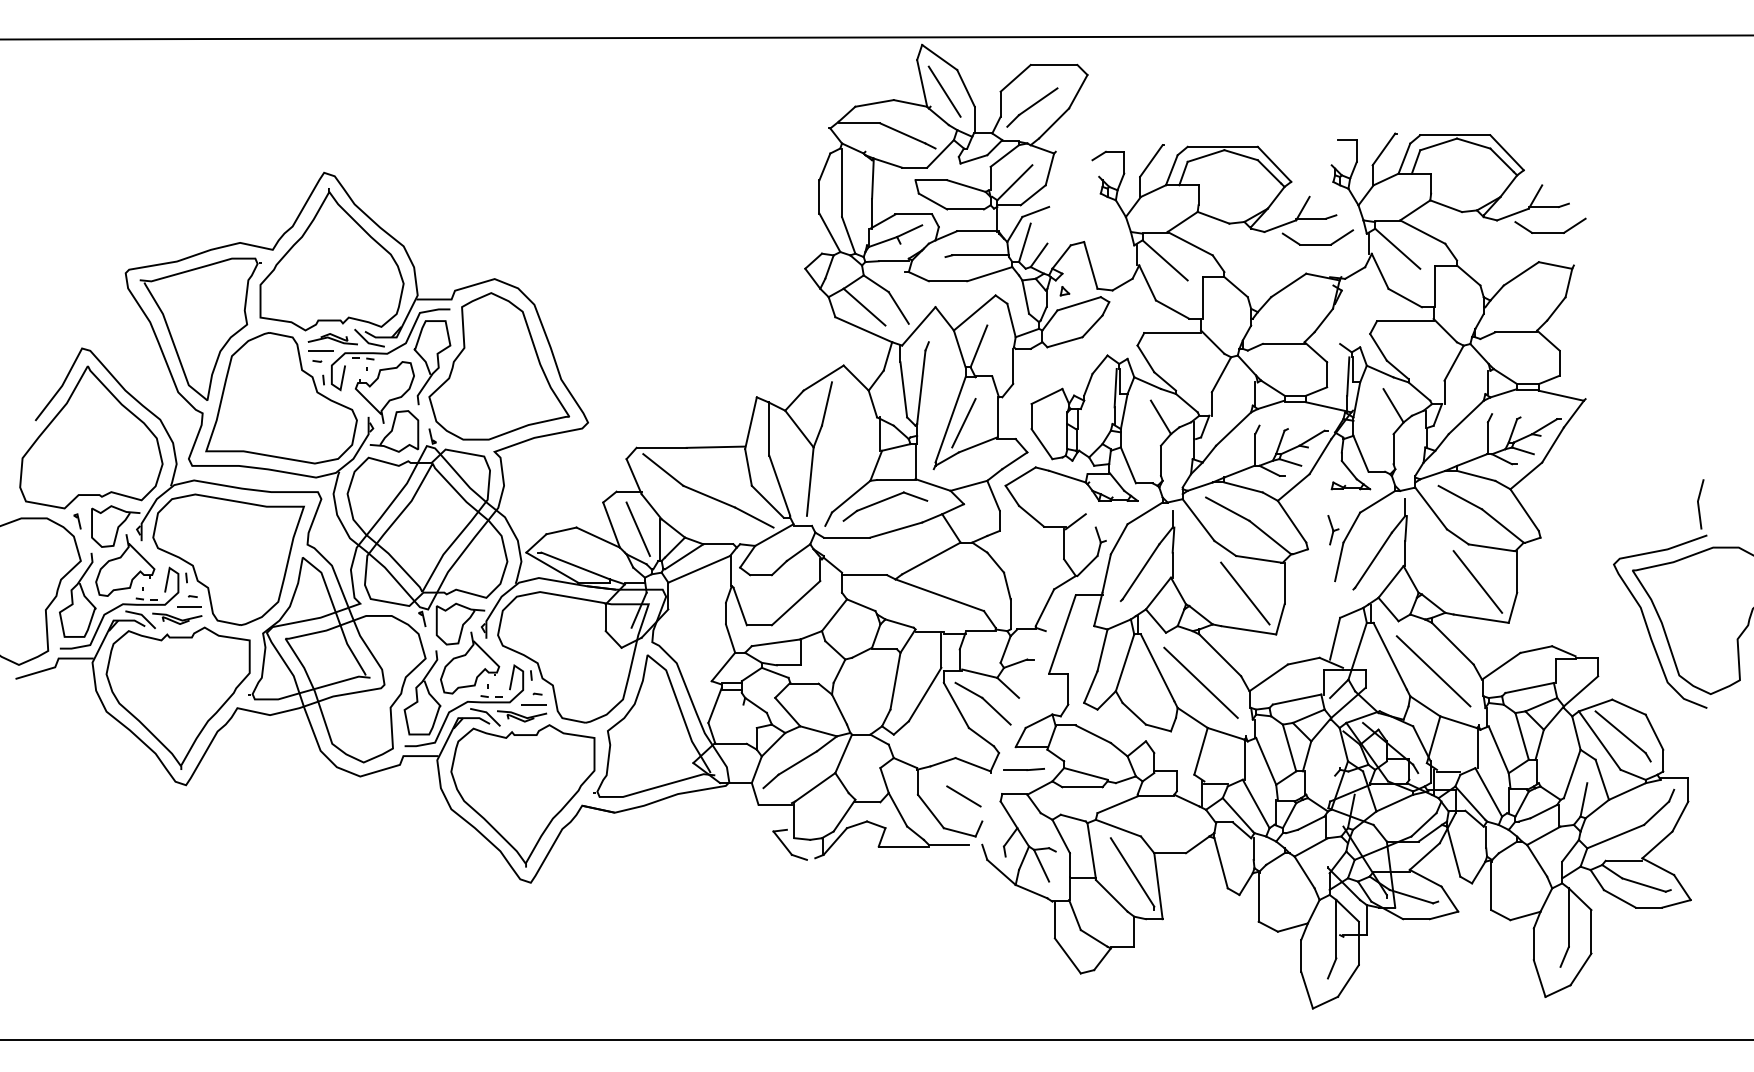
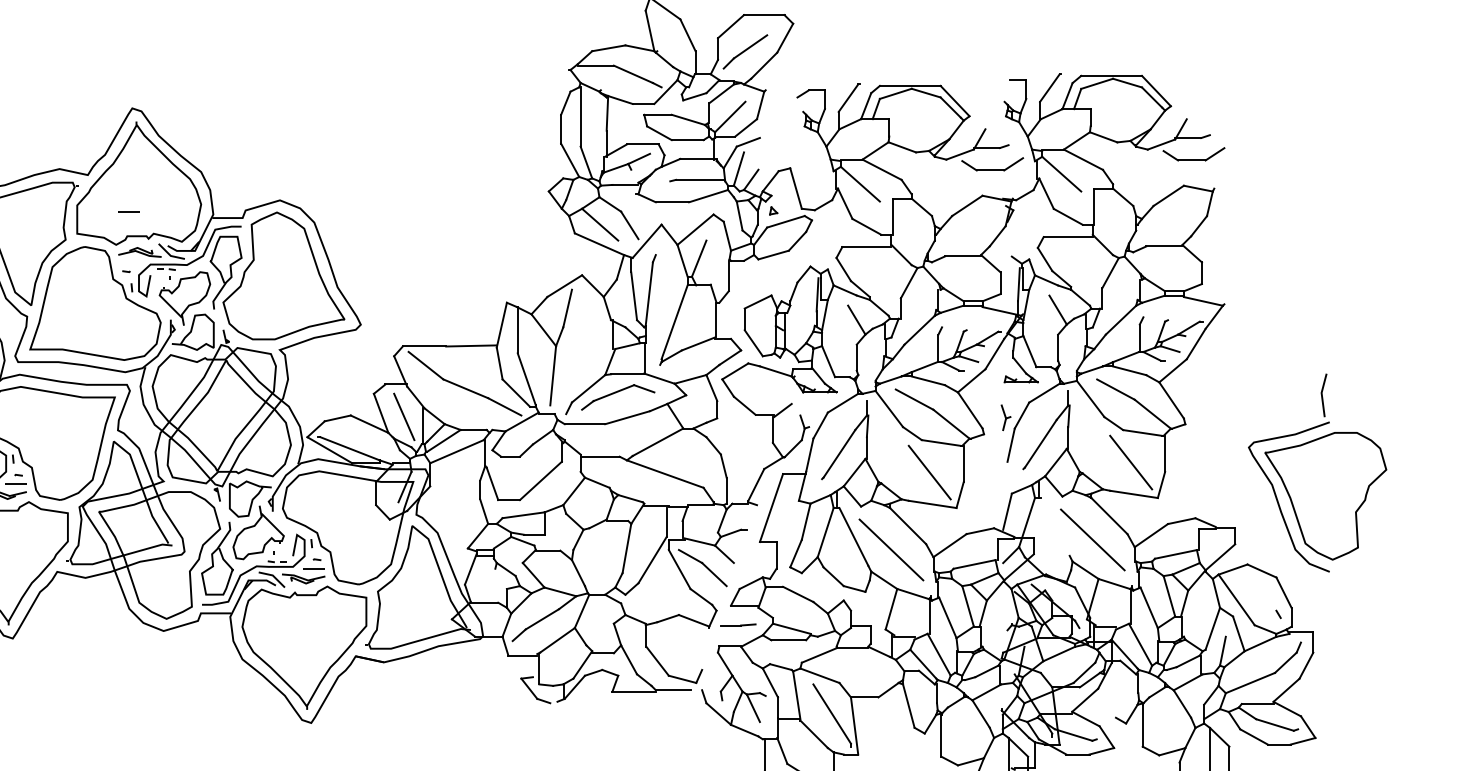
line: (944, 91) -> (669, 38), removed
line: (320, 350) -> (129, 212), moved
line: (963, 423) -> (685, 325), removed
line: (1389, 655) -> (1054, 526), removed
line: (1620, 732) -> (1254, 592), removed
line: (963, 796) -> (685, 648), removed
line: (1453, 851) -> (1110, 695), removed

